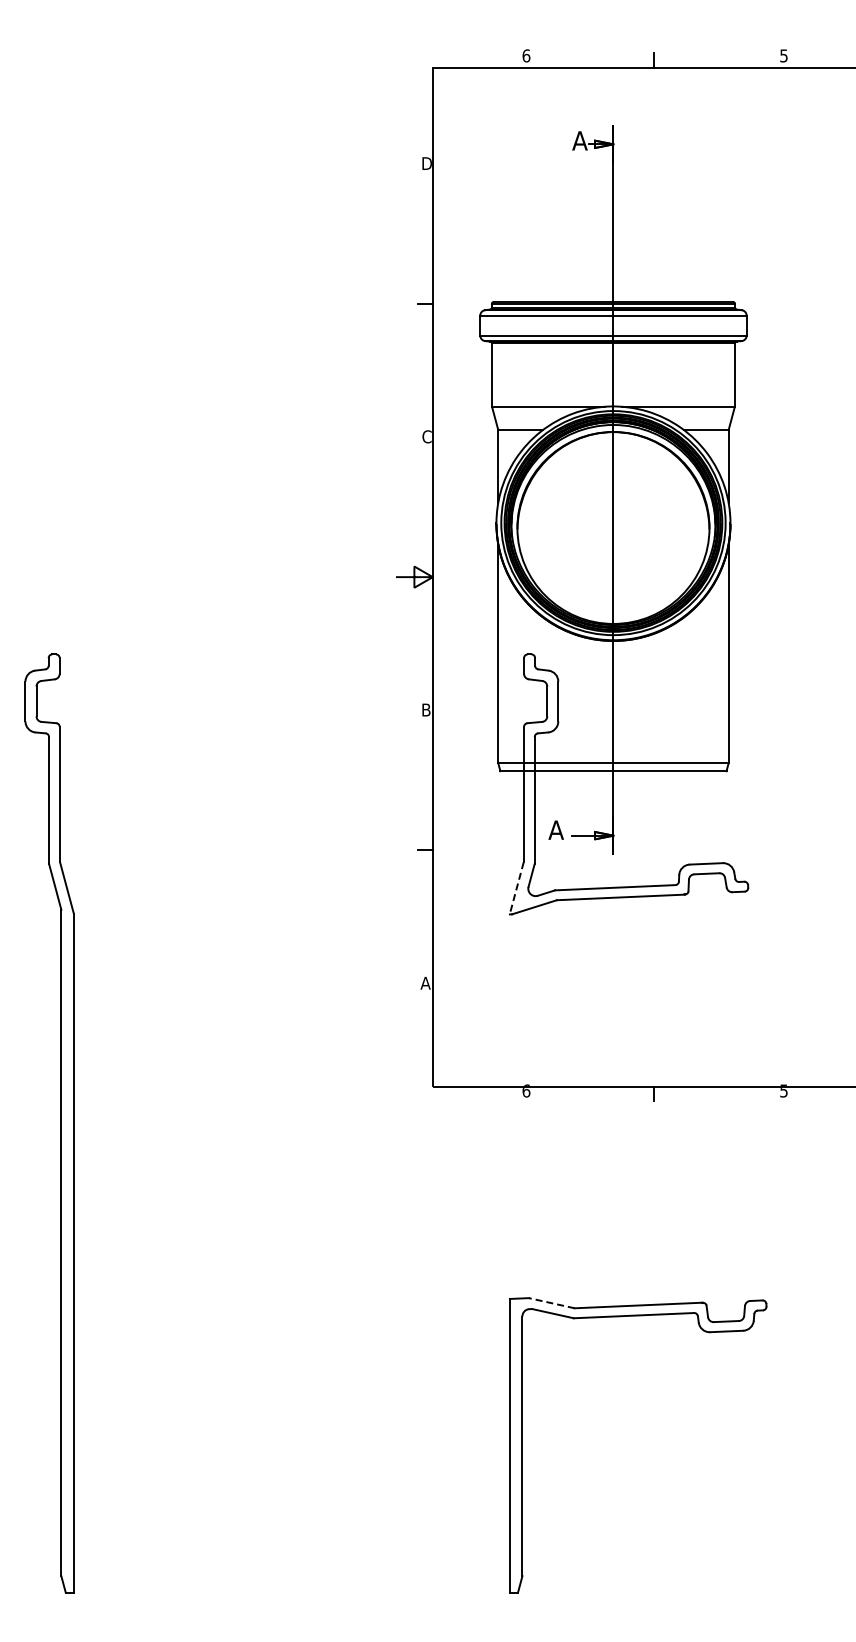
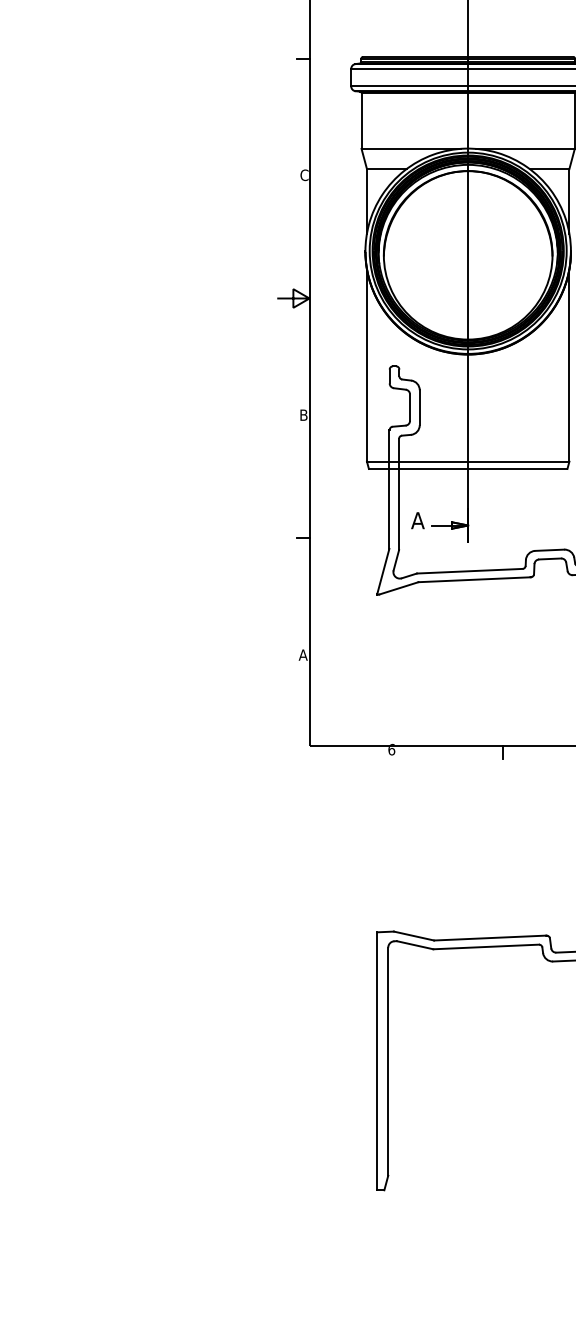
line: (516, 888) -> (383, 571), dashed -> solid
line: (551, 1303) -> (413, 936), dashed -> solid

